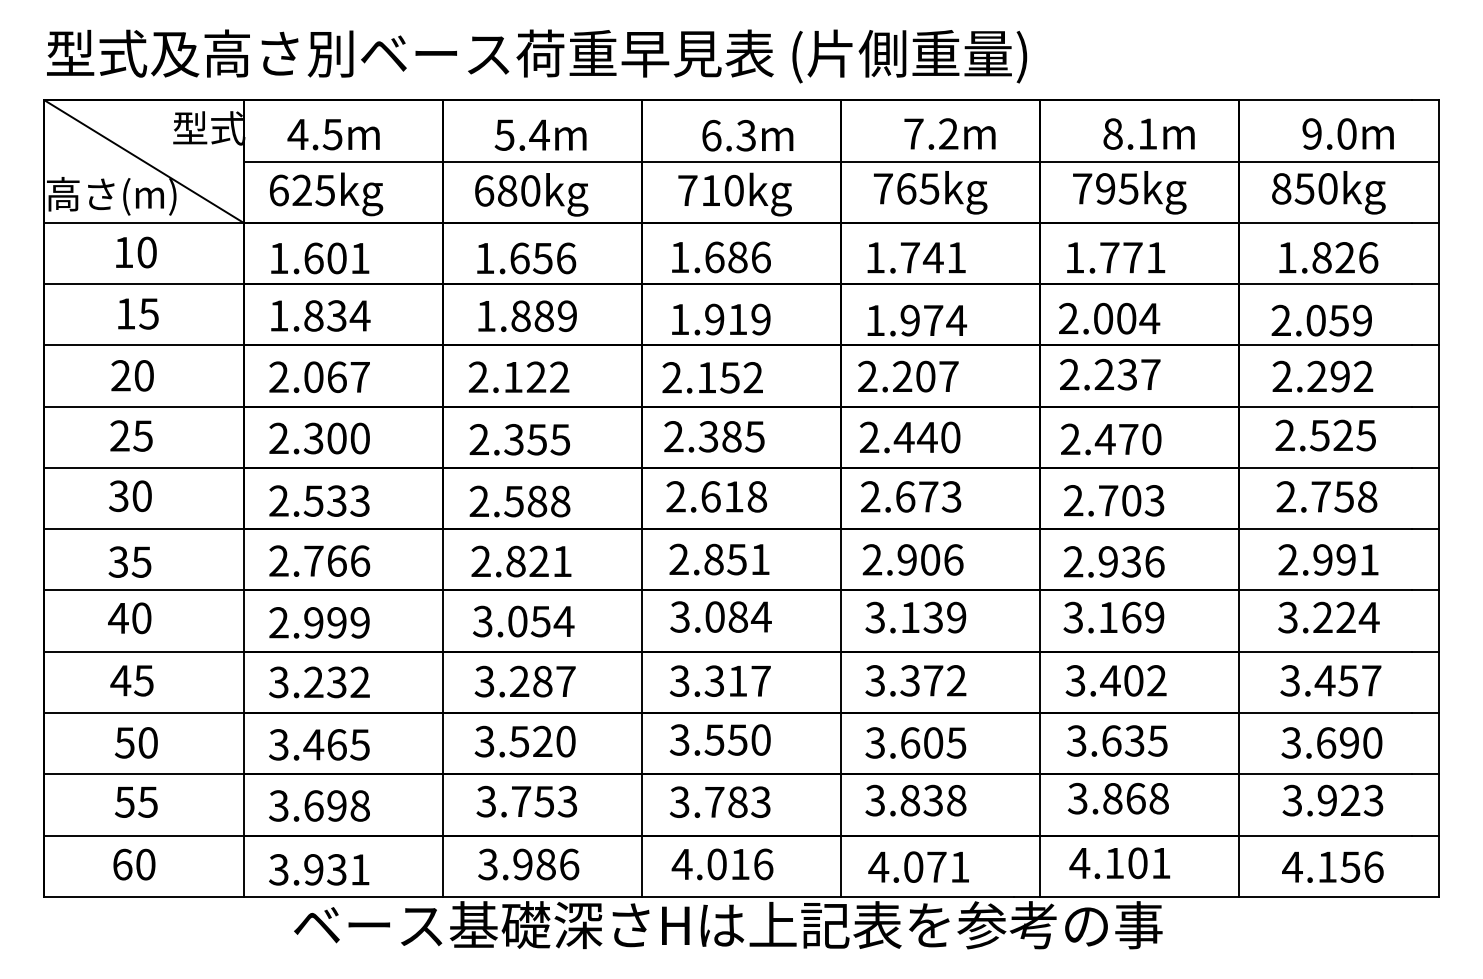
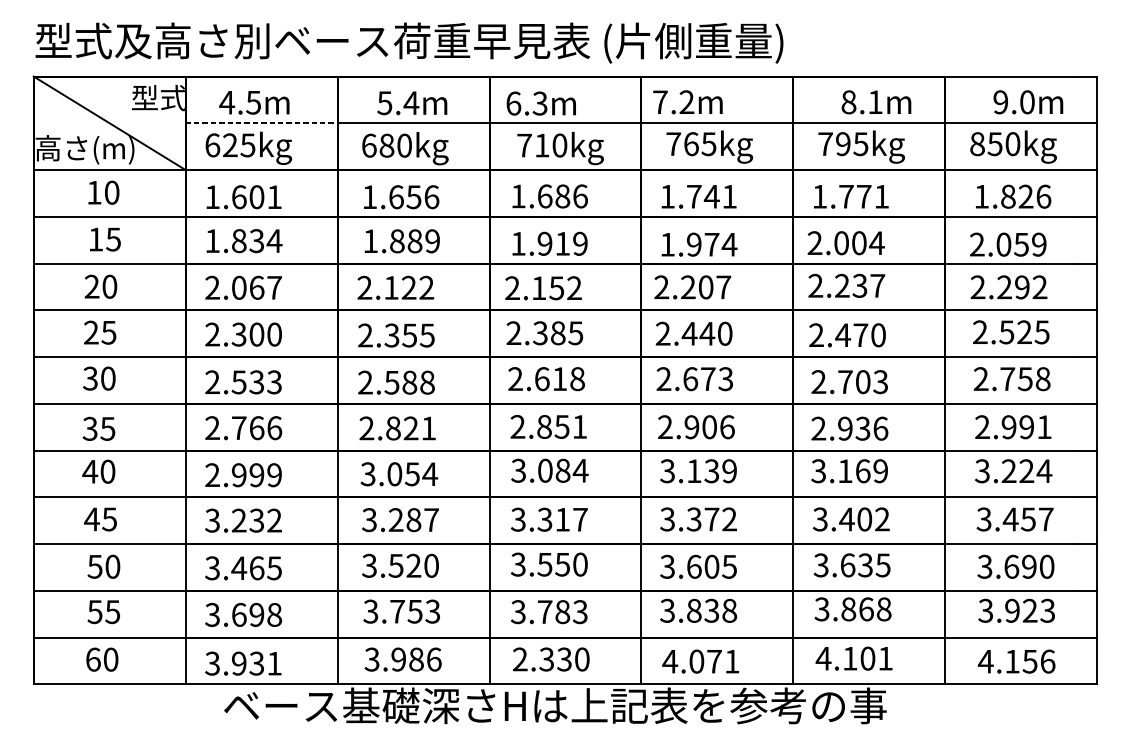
text: (949, 133) -> (687, 101), moved
text: (747, 135) -> (541, 103), moved
line: (343, 161) -> (261, 123), solid -> dashed
text: (722, 864) -> (551, 659), 4.016 -> 2.330

